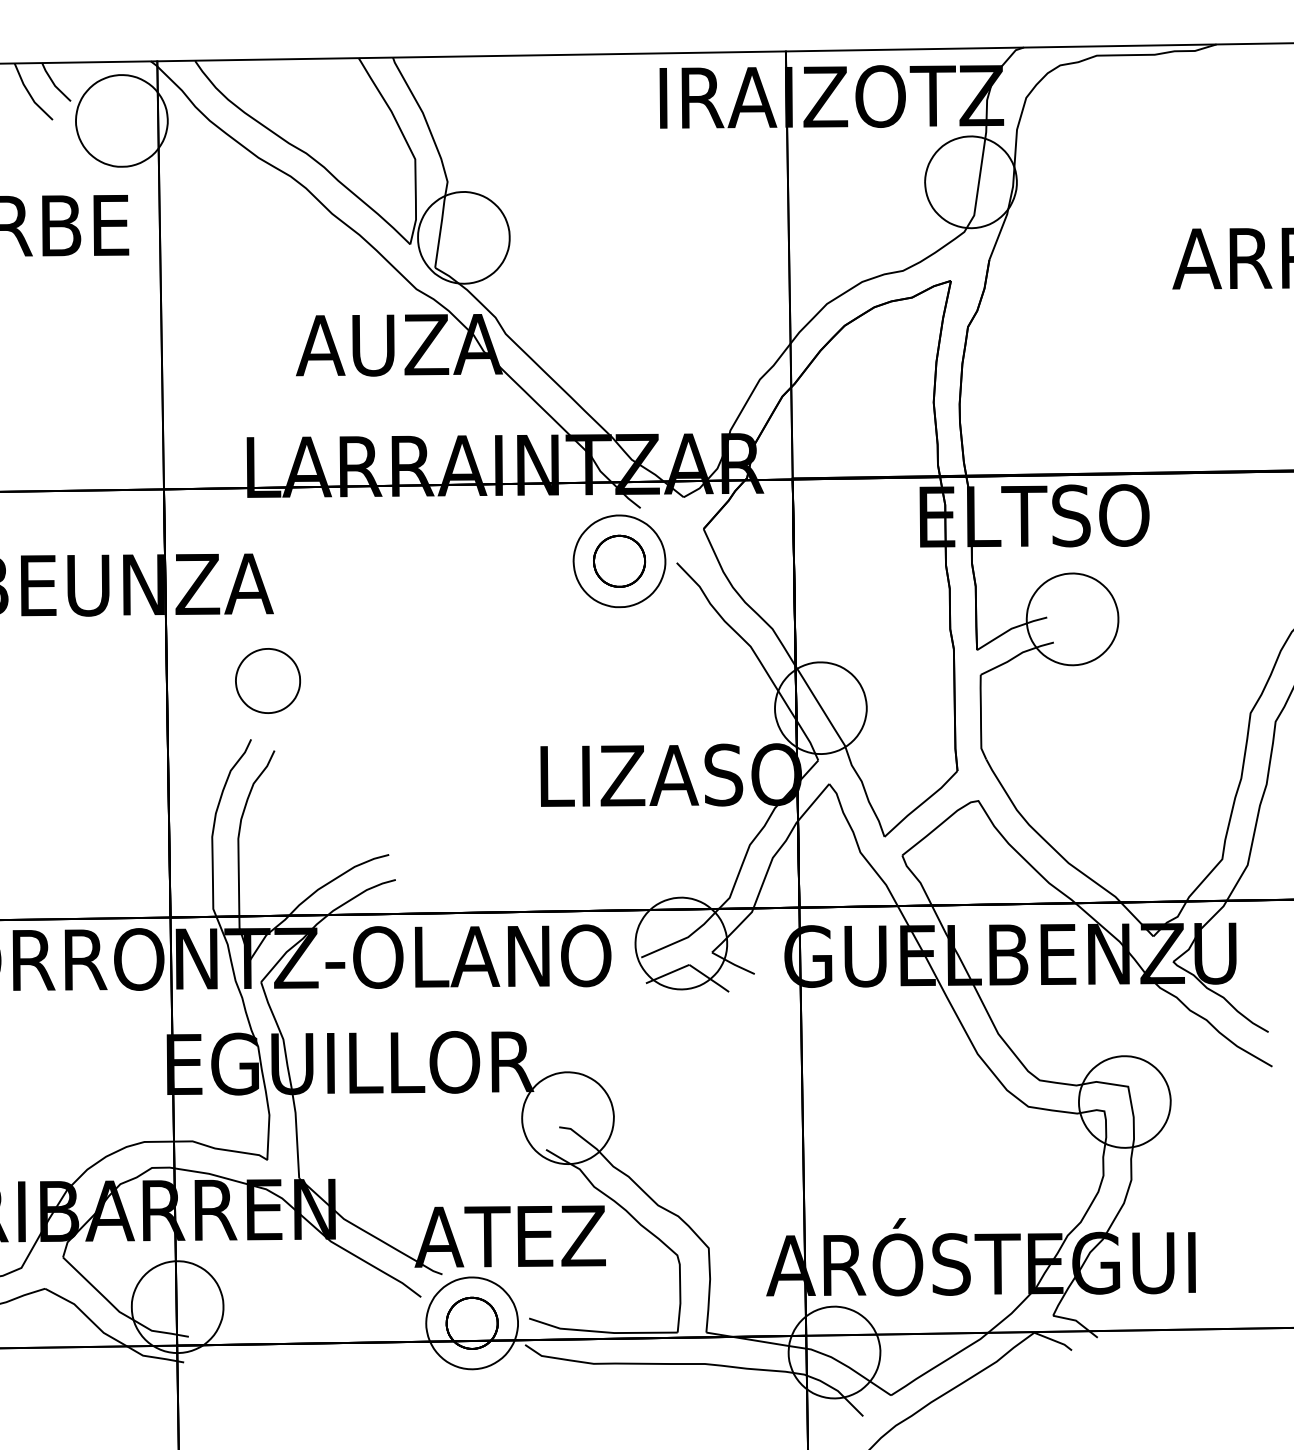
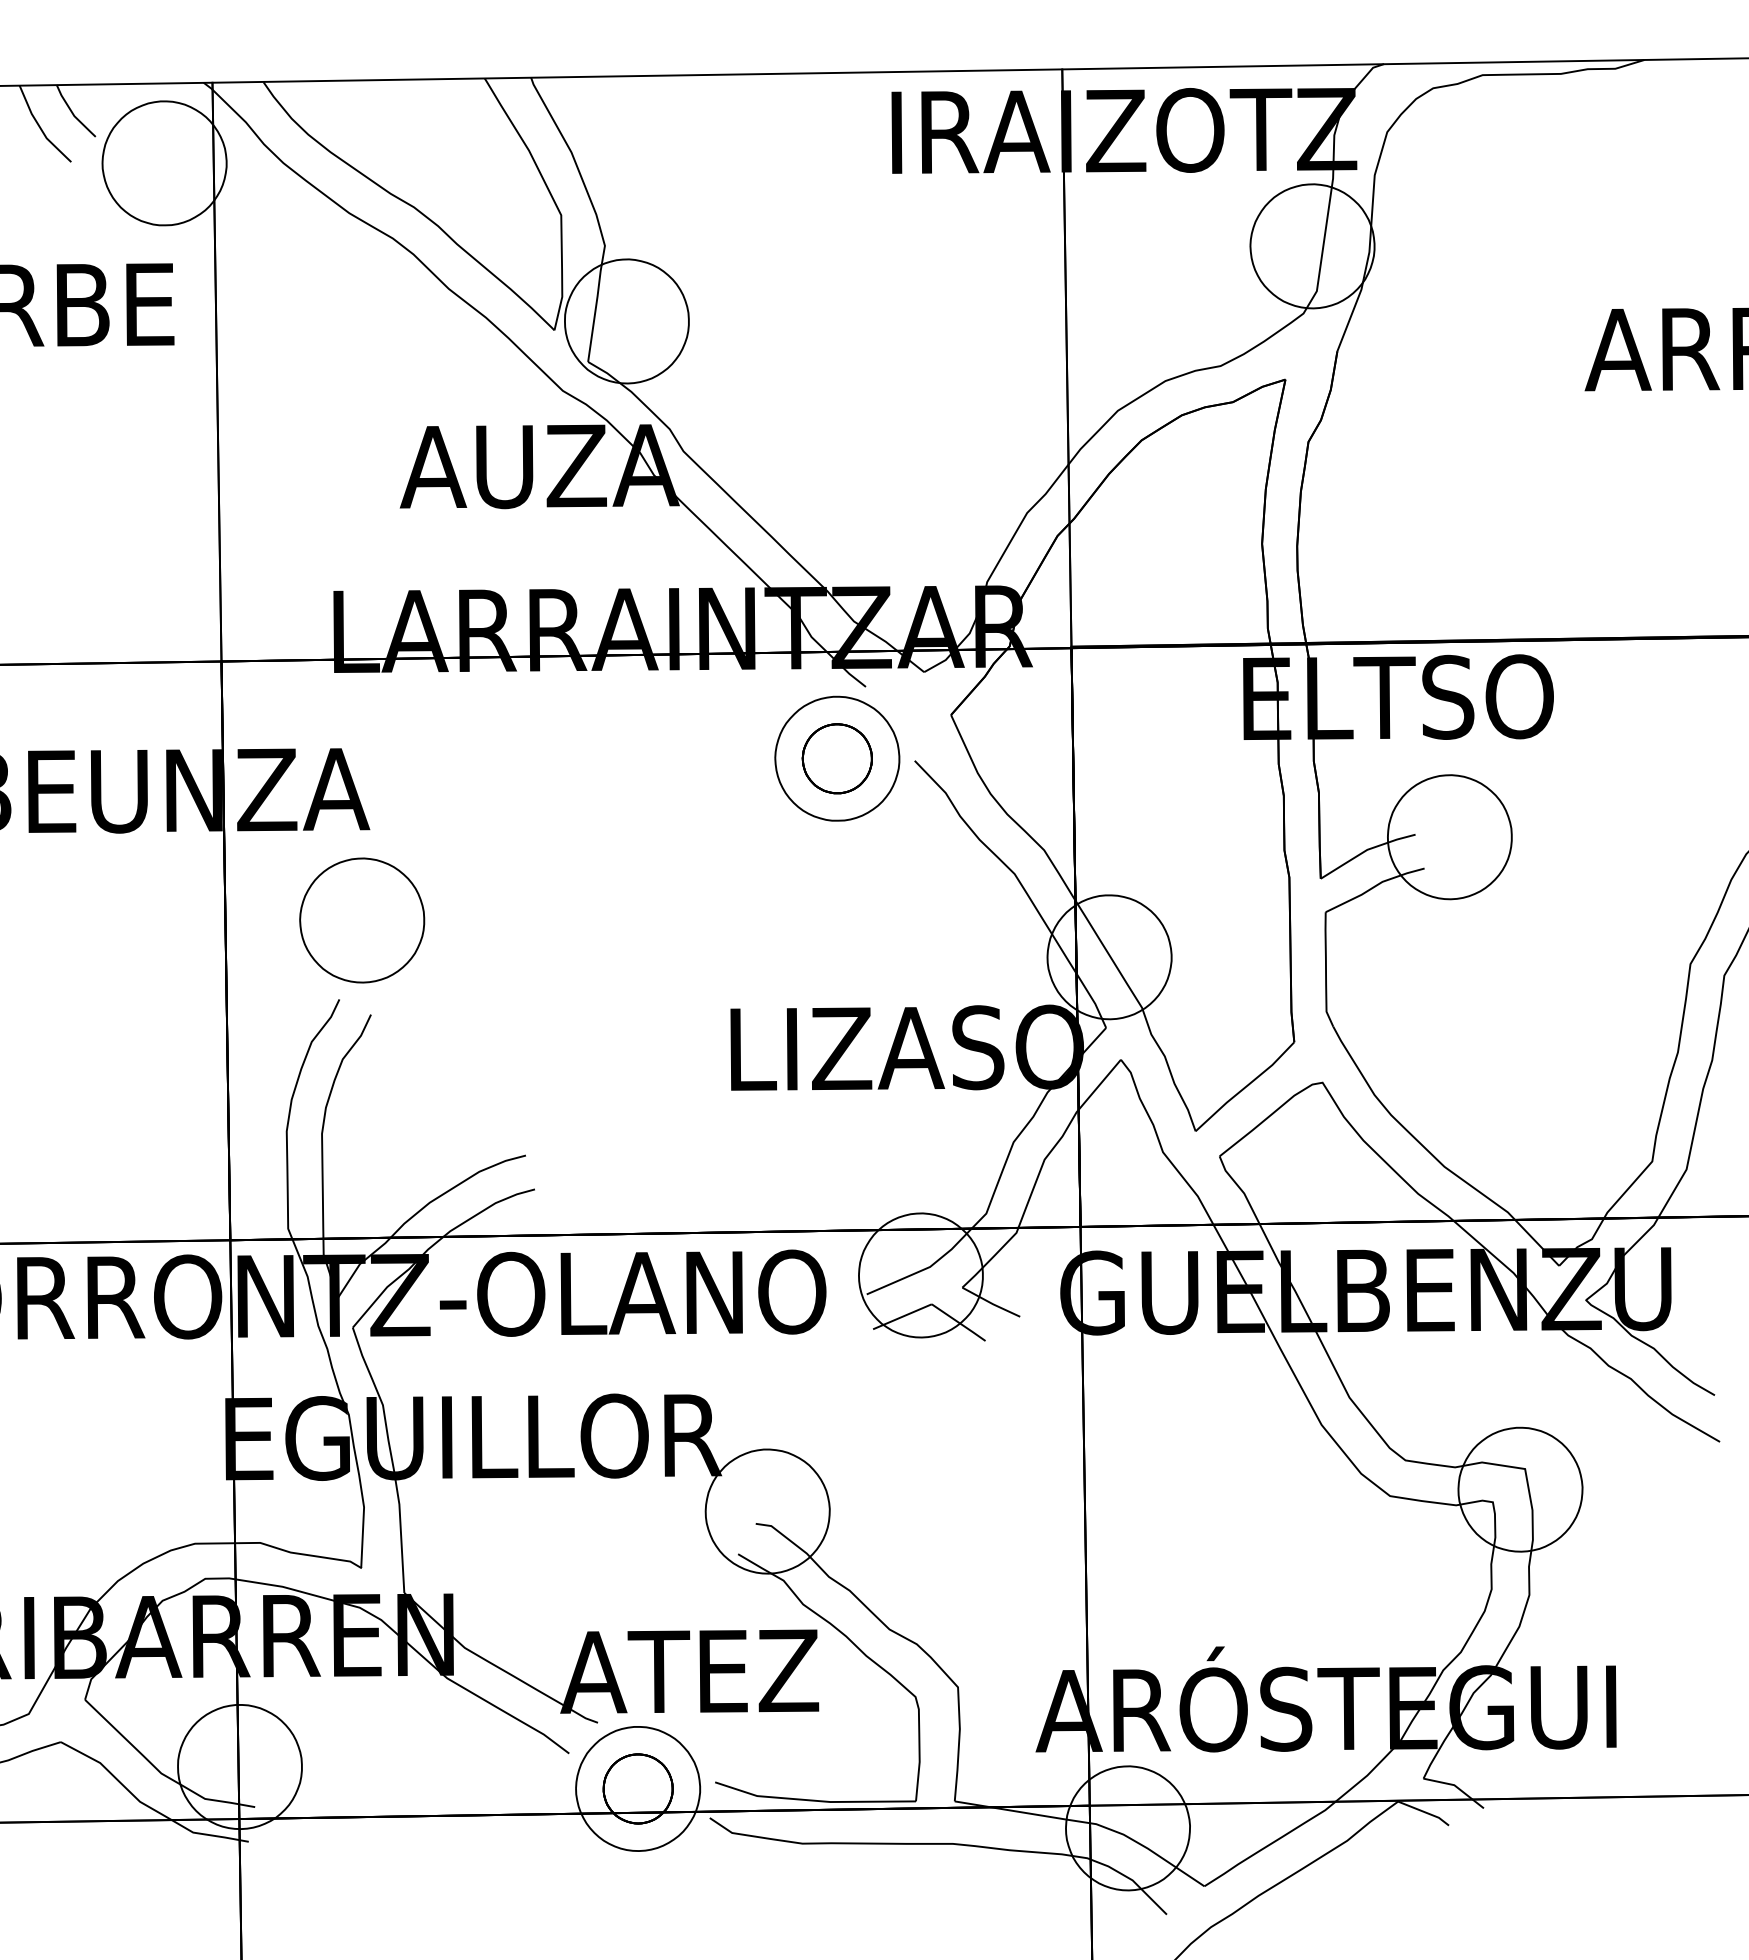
part: (267, 680) -> (361, 919), size x1.43

